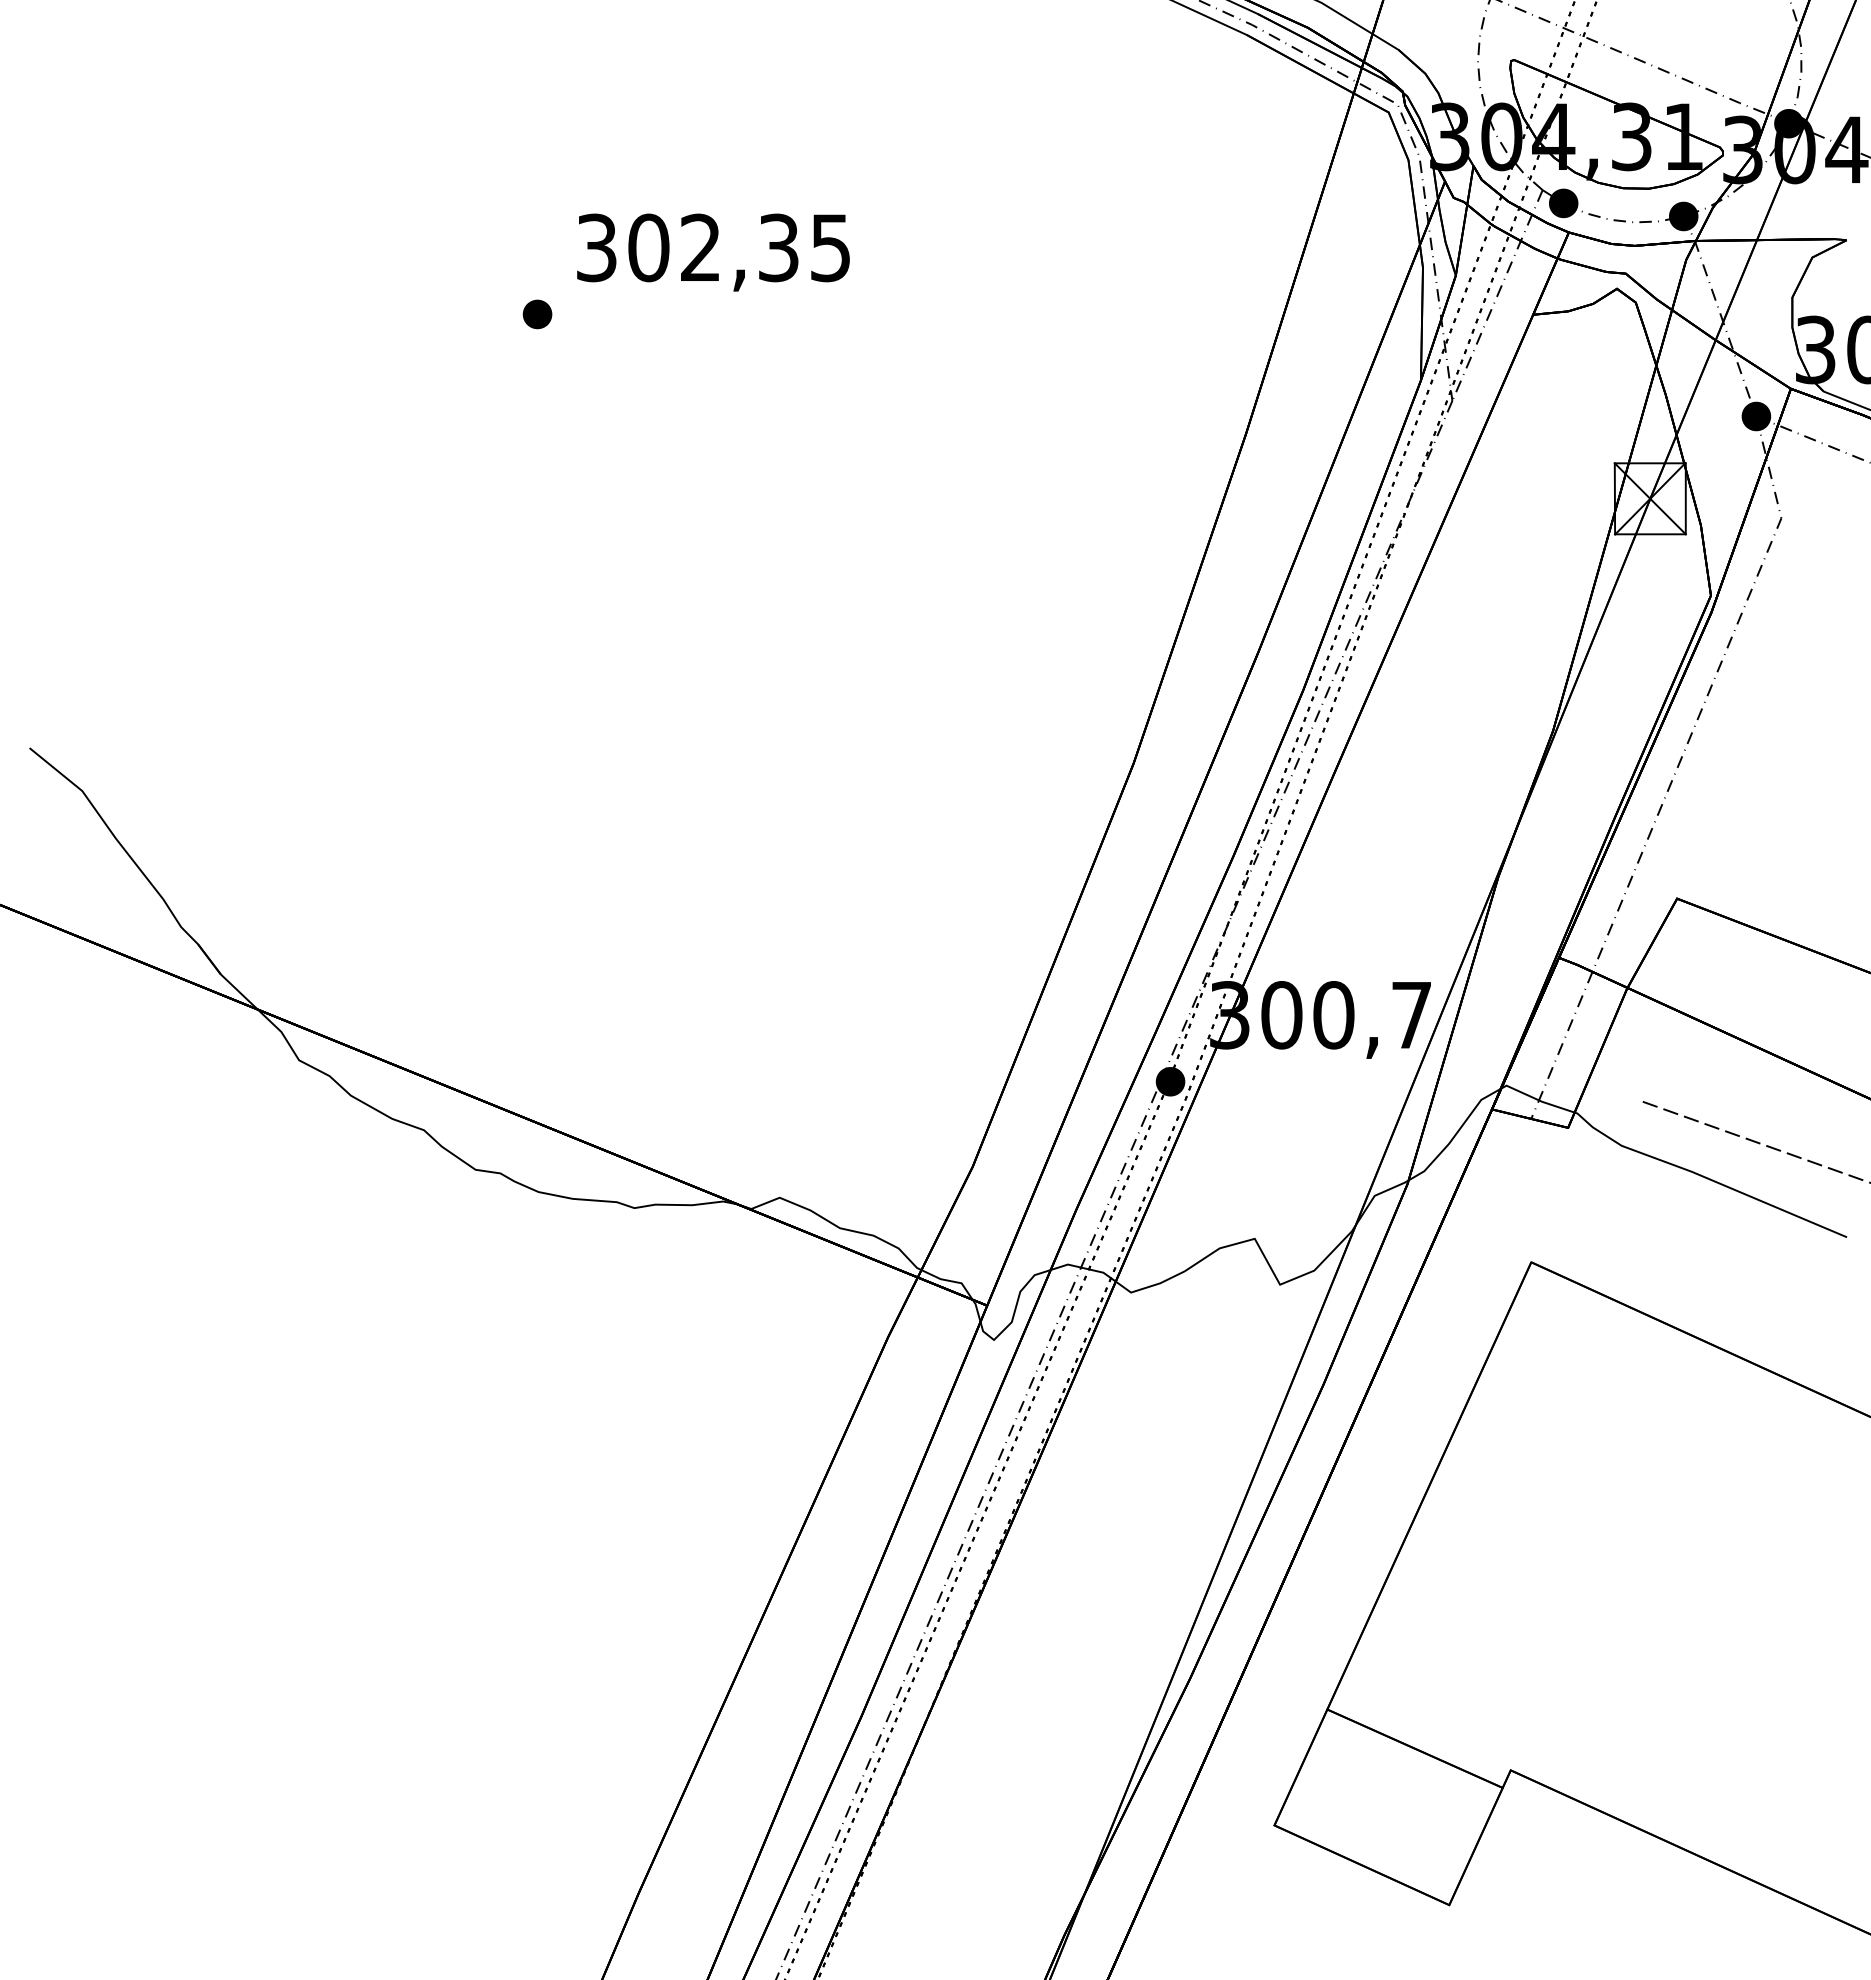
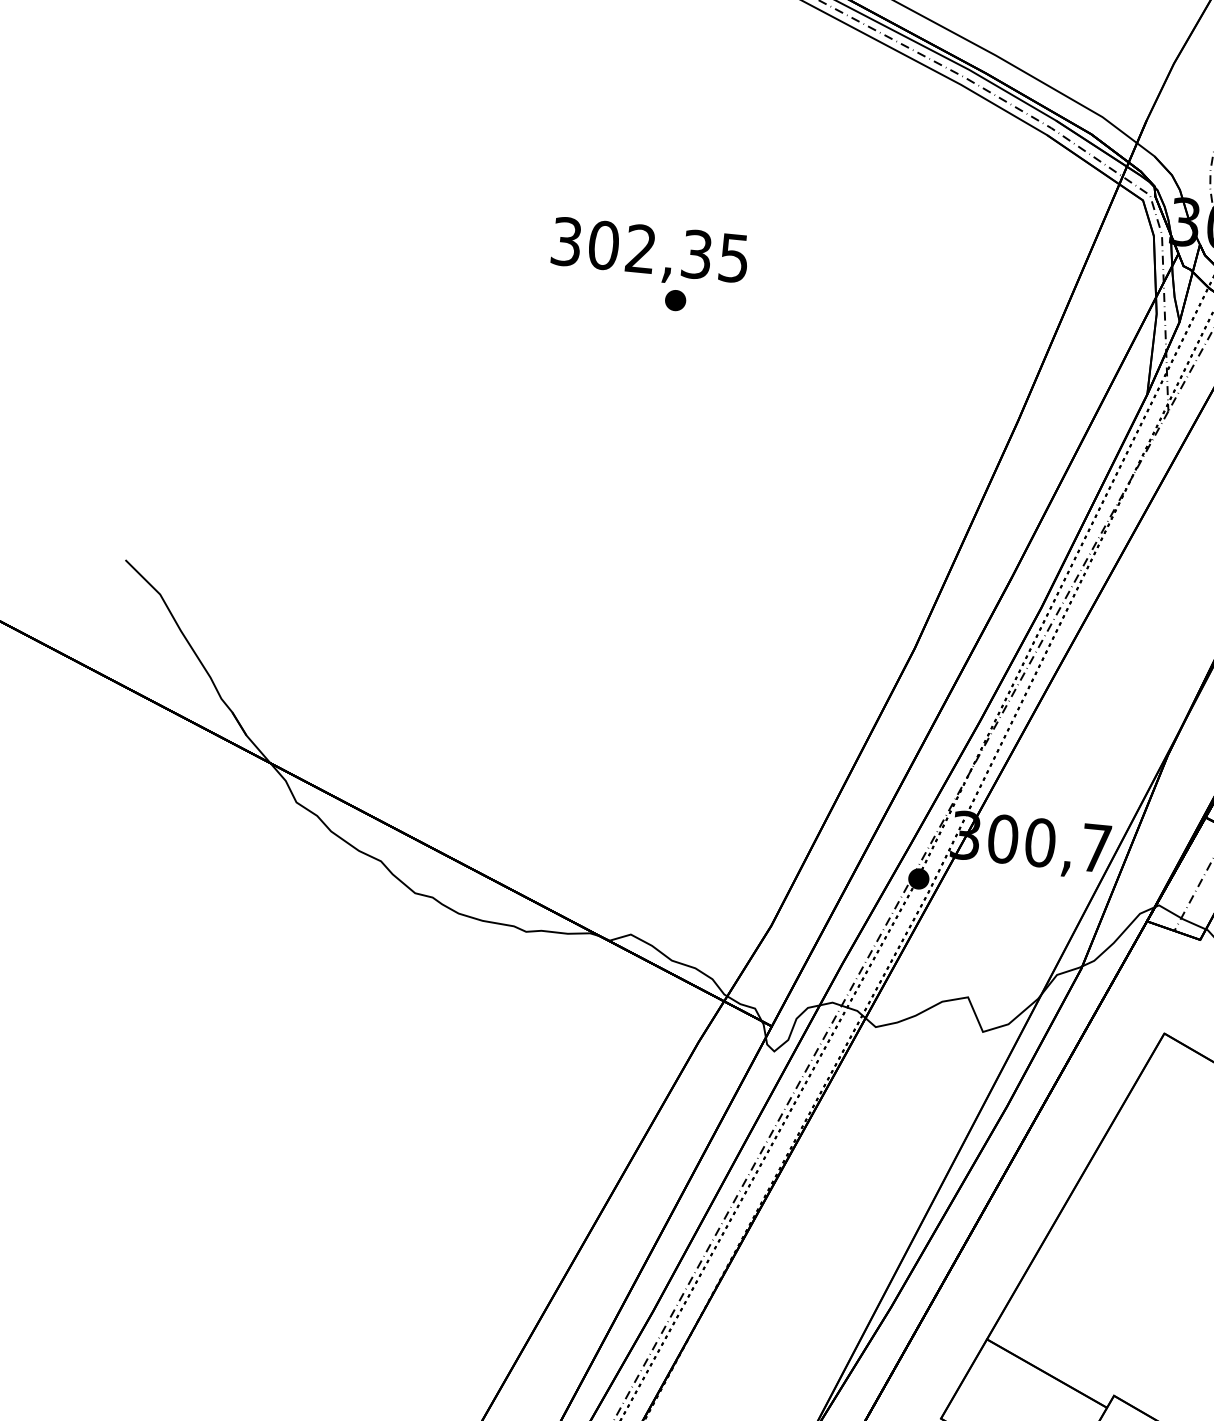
part: (537, 314) -> (675, 300), moved

